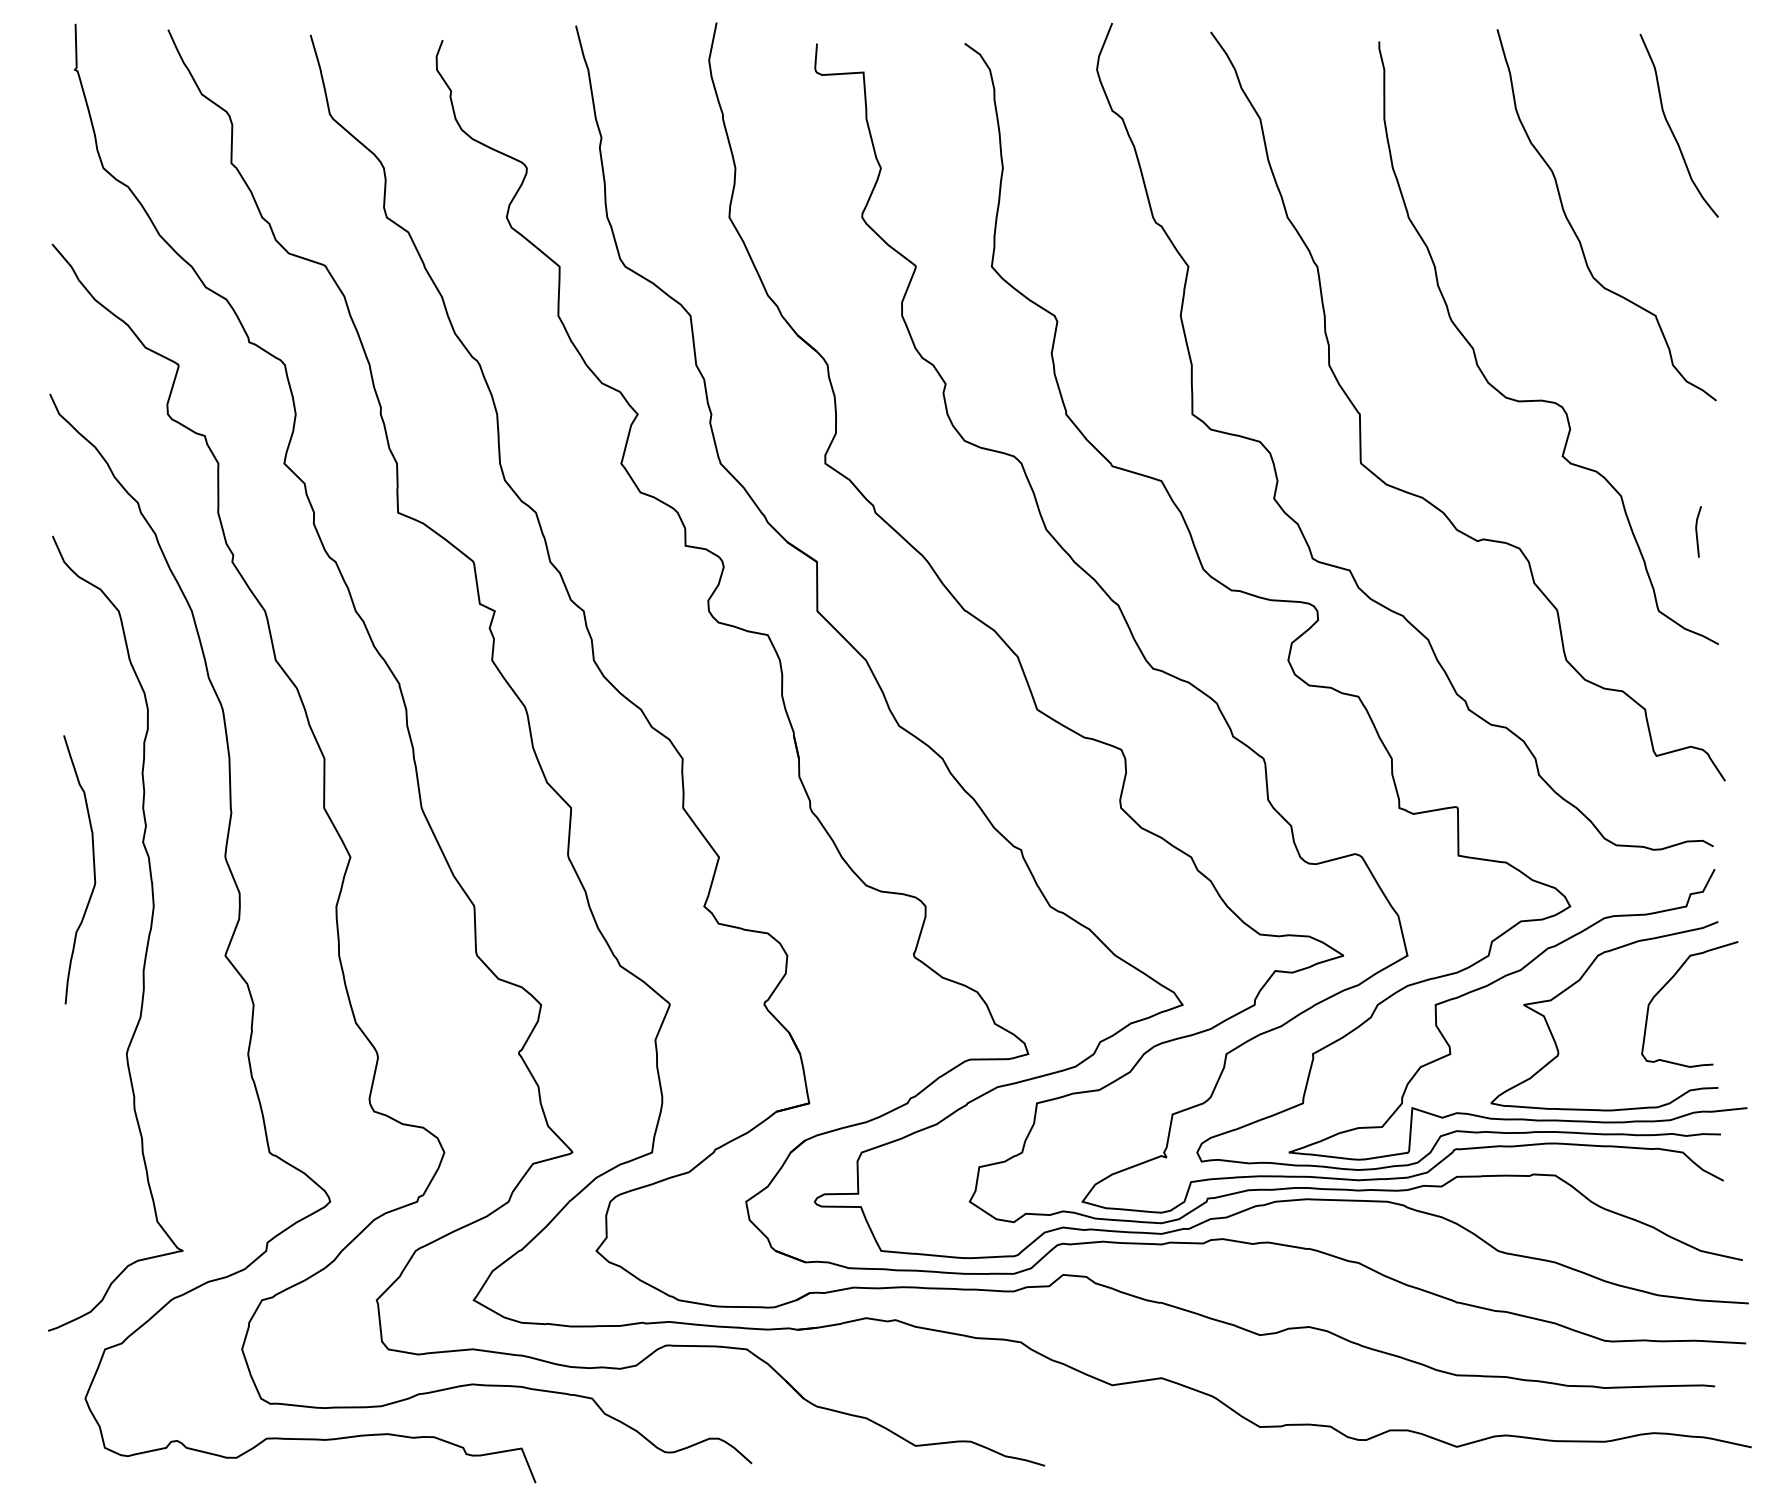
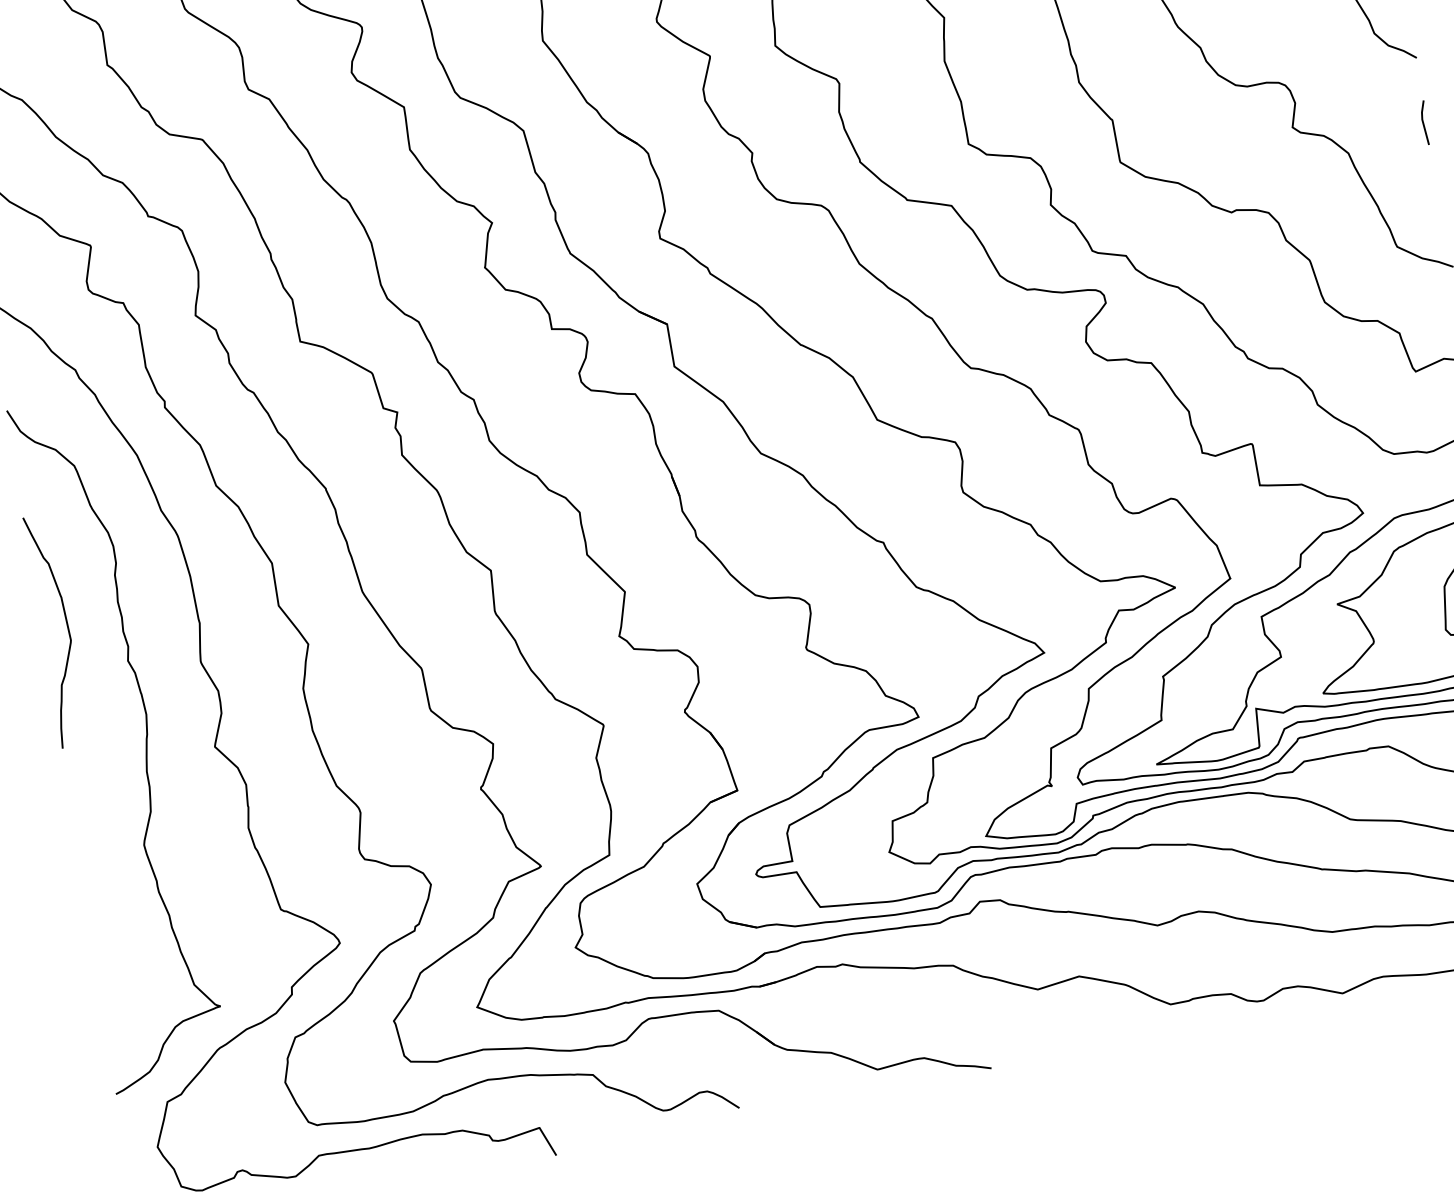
line: (1697, 531) -> (1424, 122), moved
curve: (93, 869) -> (67, 628), moved

